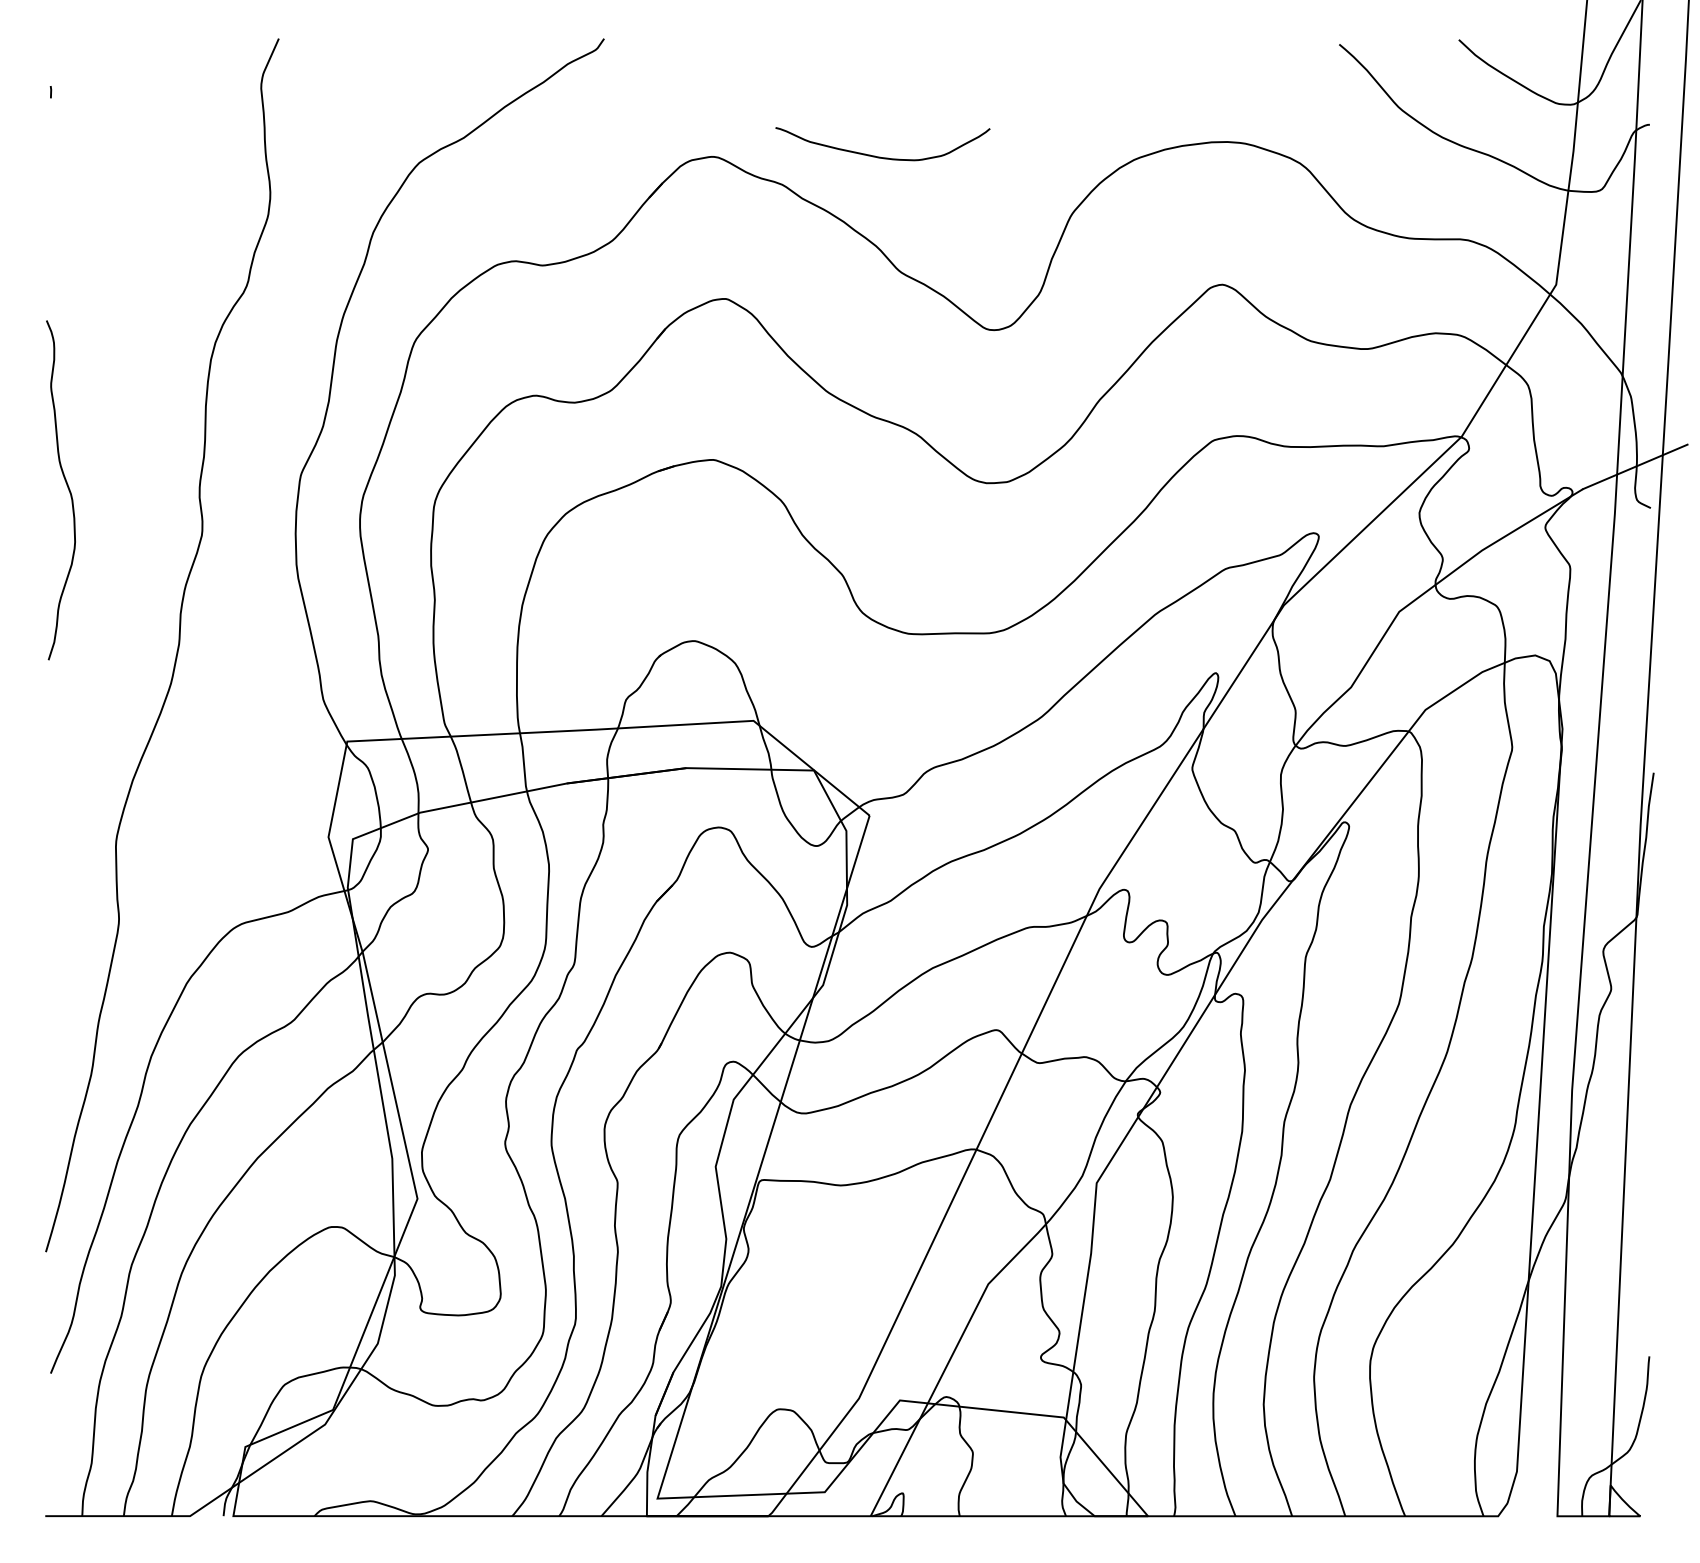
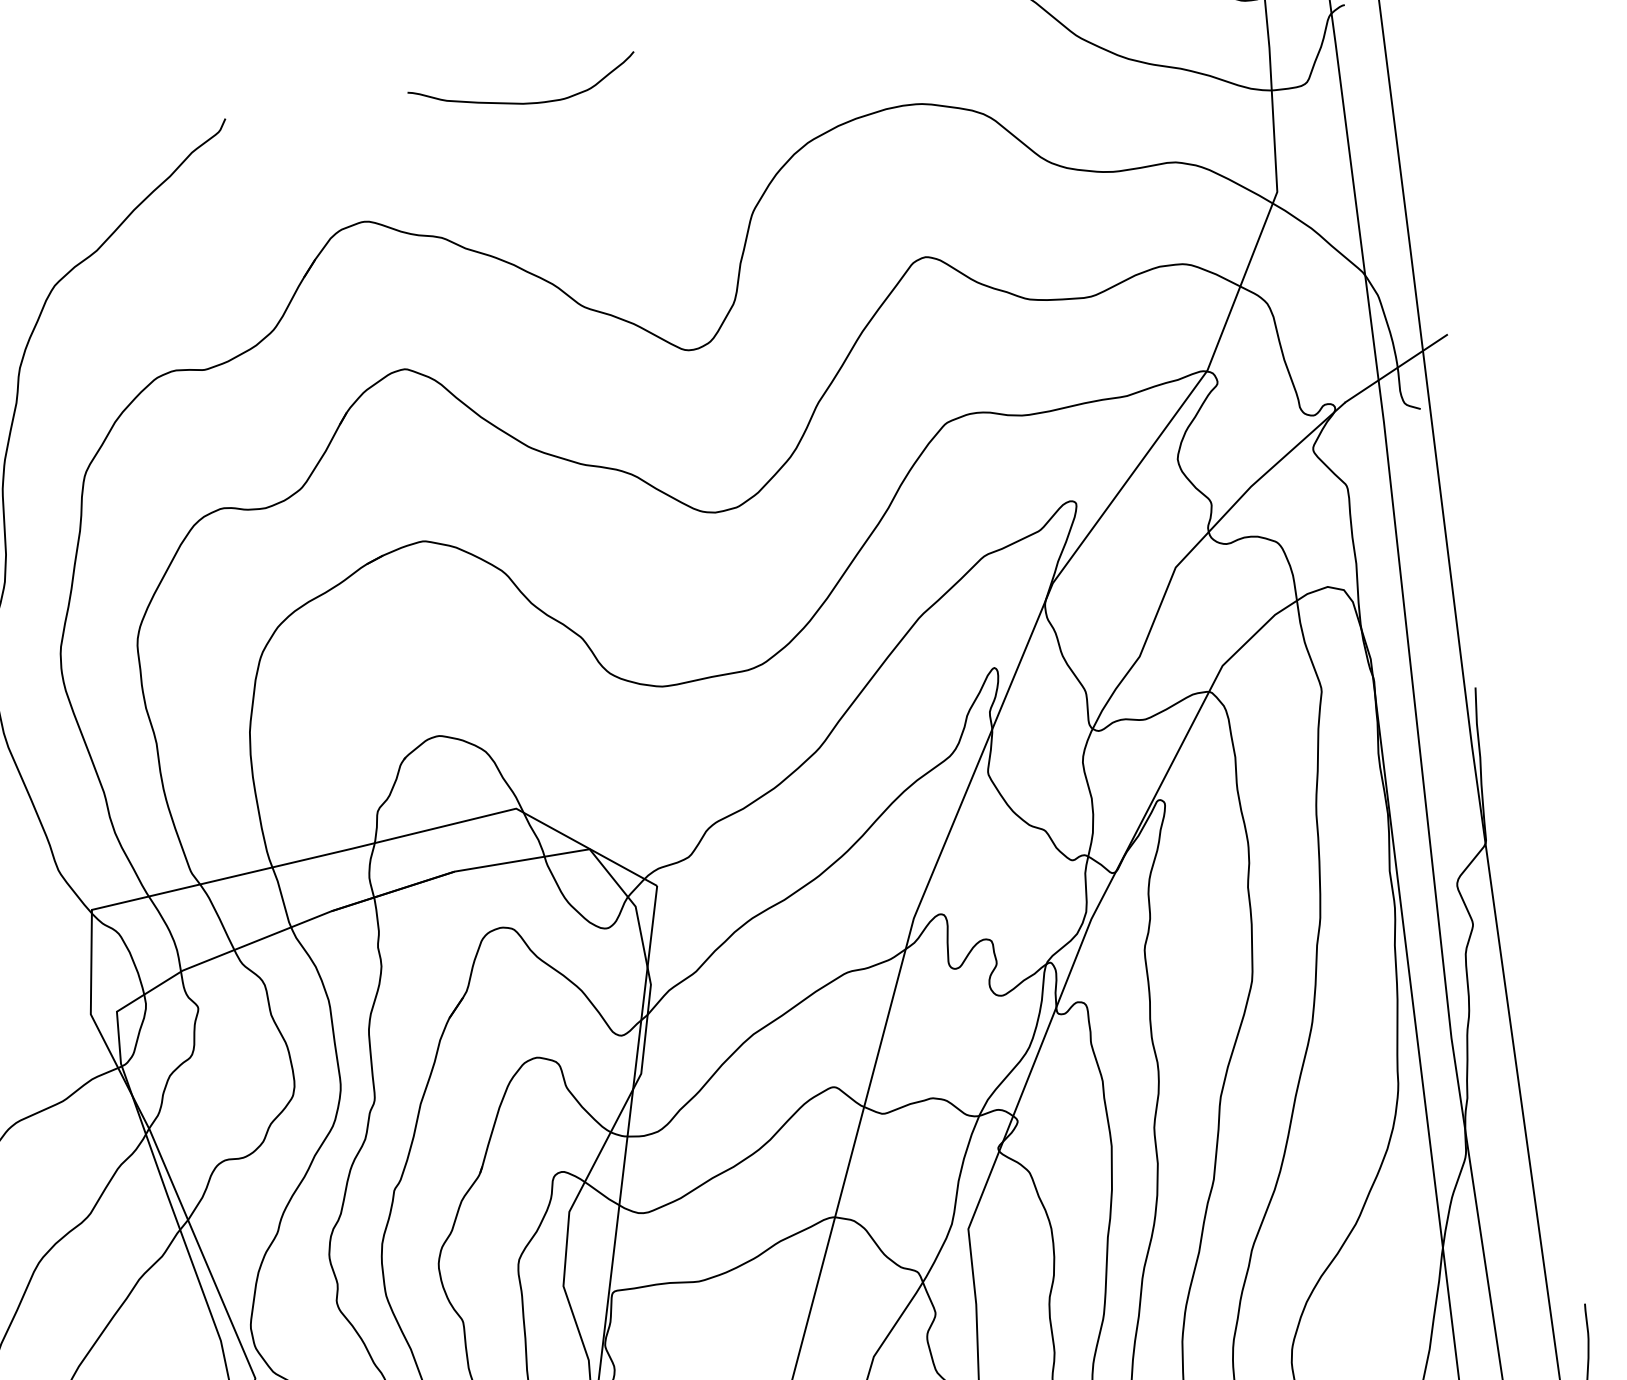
curve: (880, 156) -> (523, 102), moved

